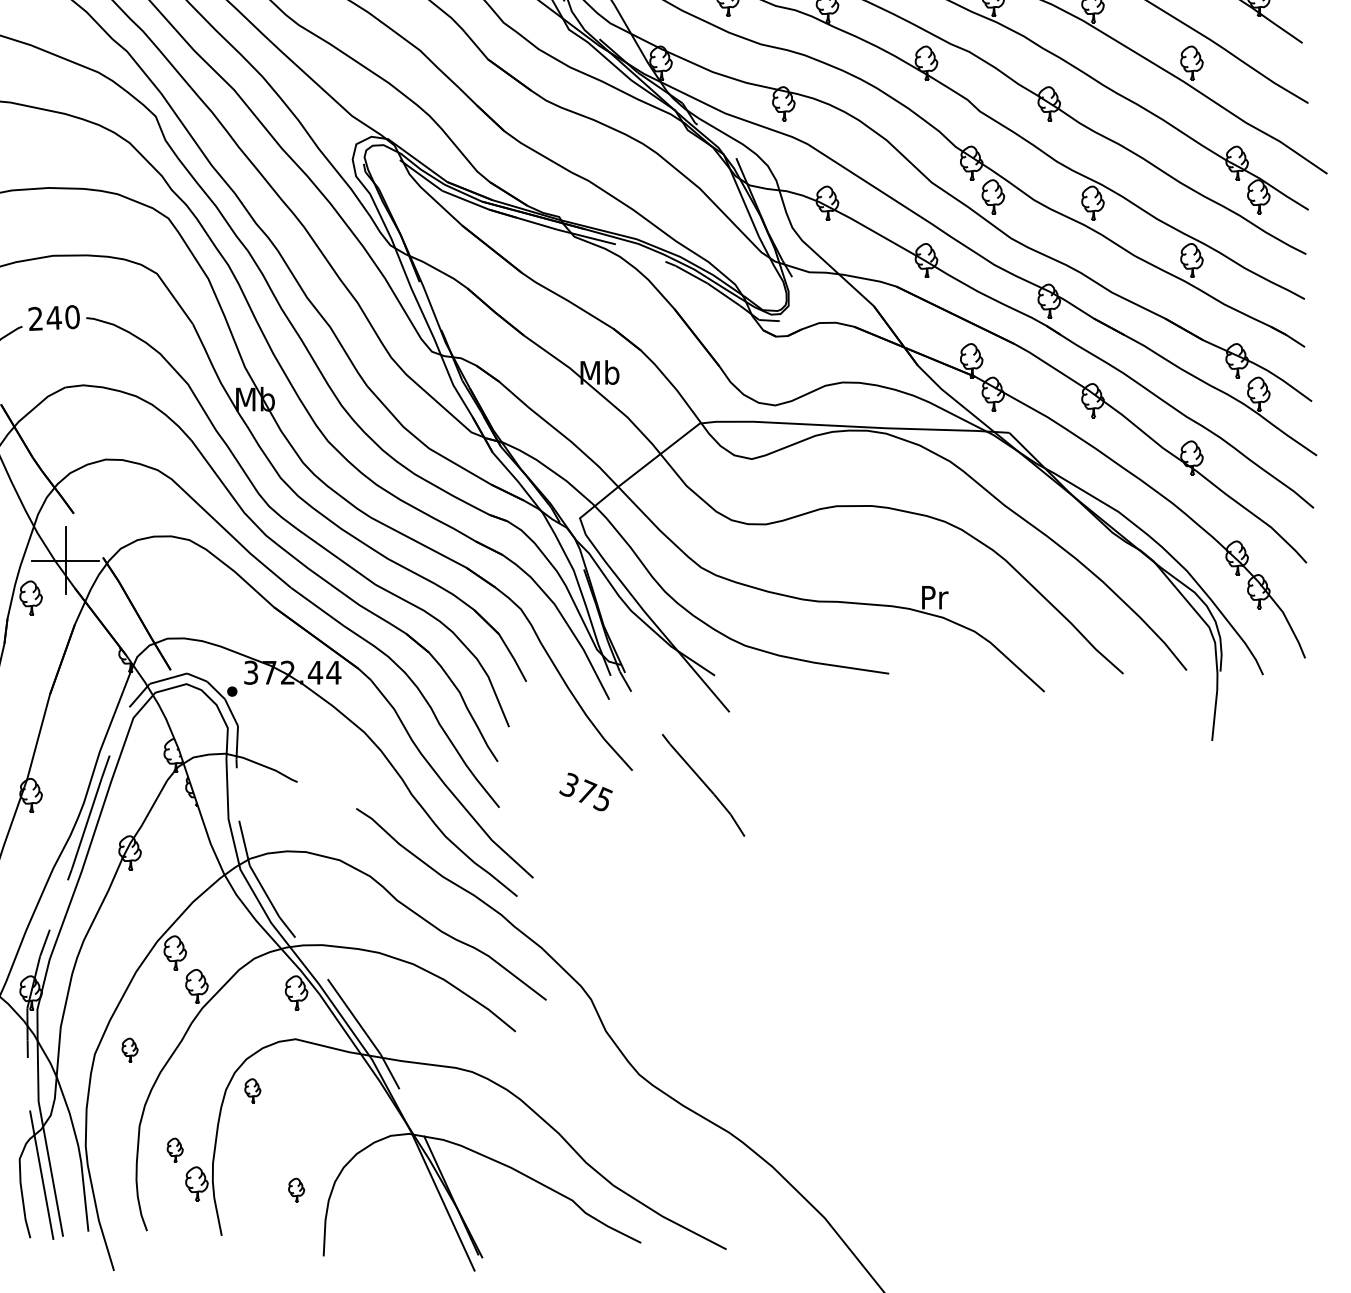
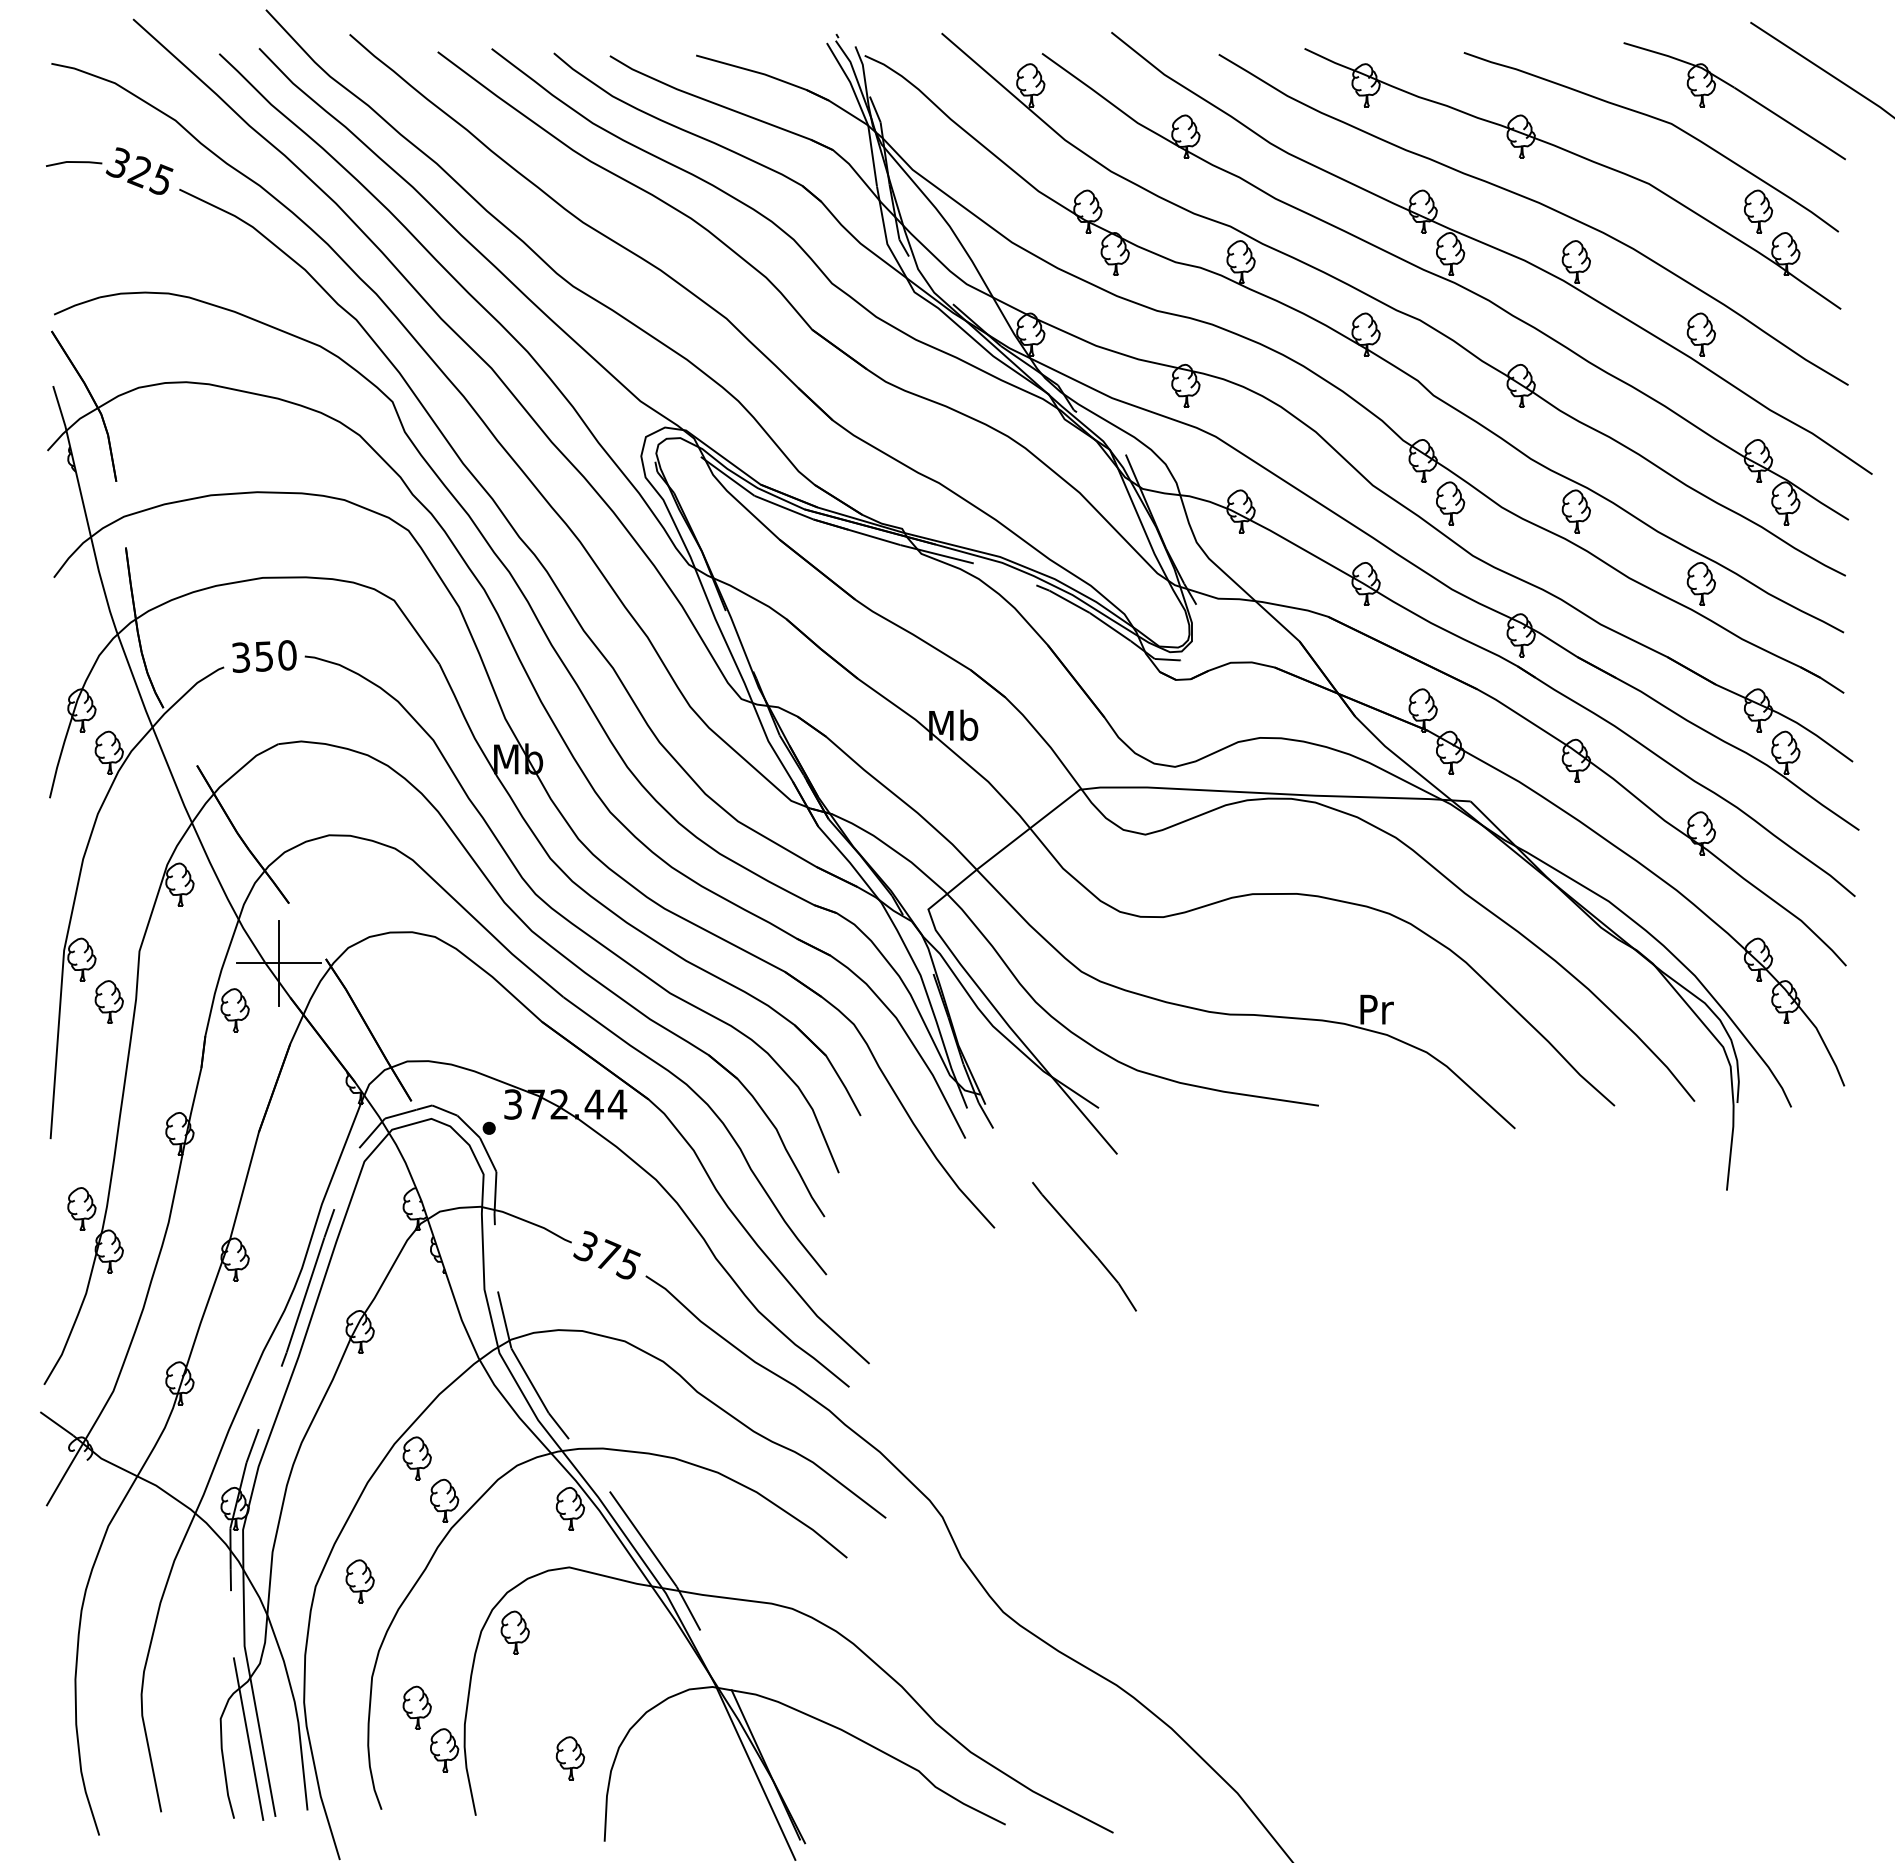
text: (44, 318) -> (252, 656), 240 -> 350
text: (585, 791) -> (606, 1254), moved
part: (129, 1050) -> (359, 1581), size x1.43
part: (252, 1090) -> (514, 1632), size x1.43
part: (174, 1150) -> (416, 1707), size x1.43
part: (296, 1190) -> (570, 1758), size x1.43

